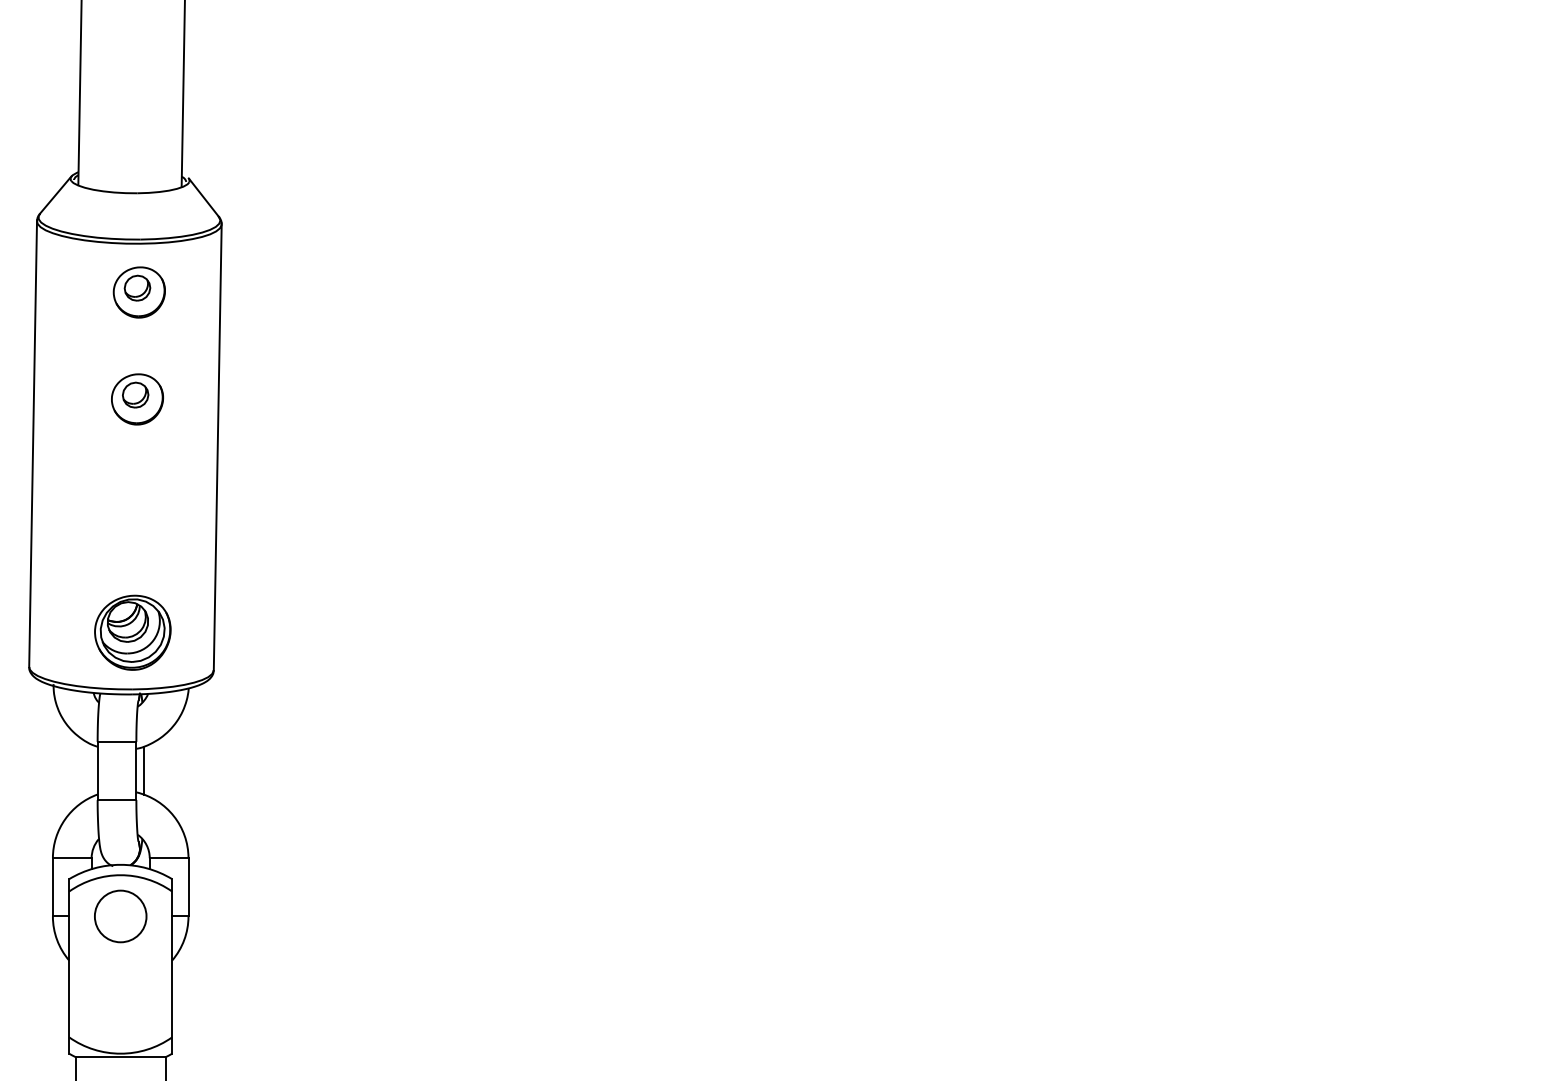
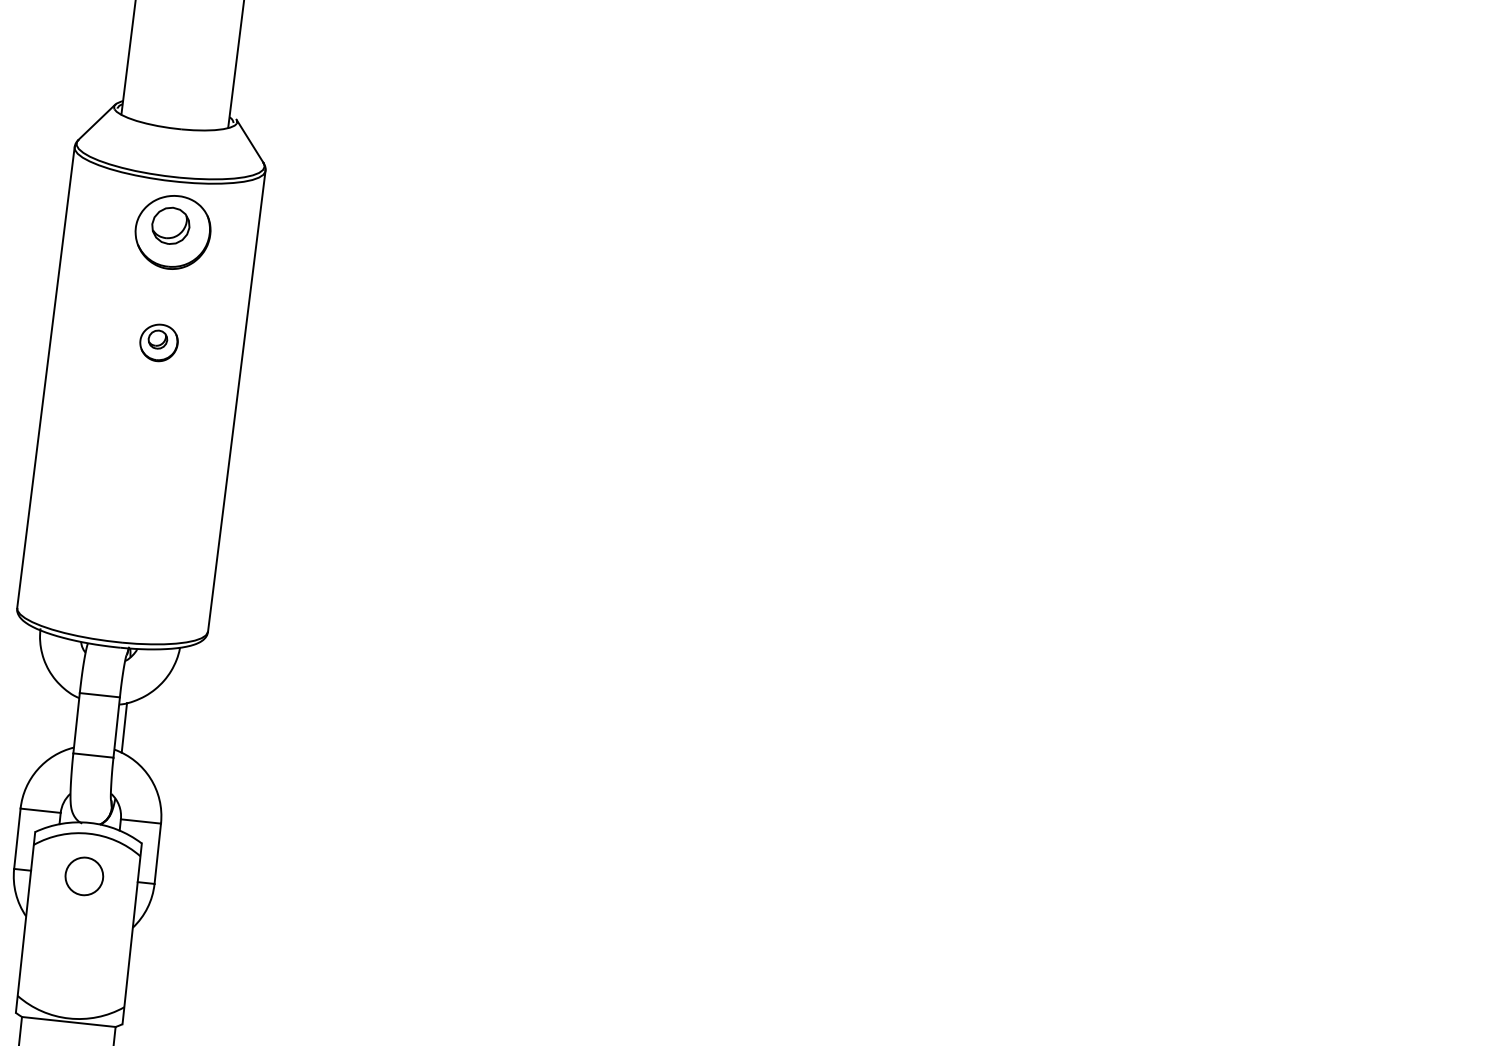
part: (138, 292) -> (171, 232), size x1.4
part: (137, 399) -> (158, 342), size x0.7
part: (132, 632) -> (128, 583), removed
circle: (120, 916) -> (84, 876), size x0.7

